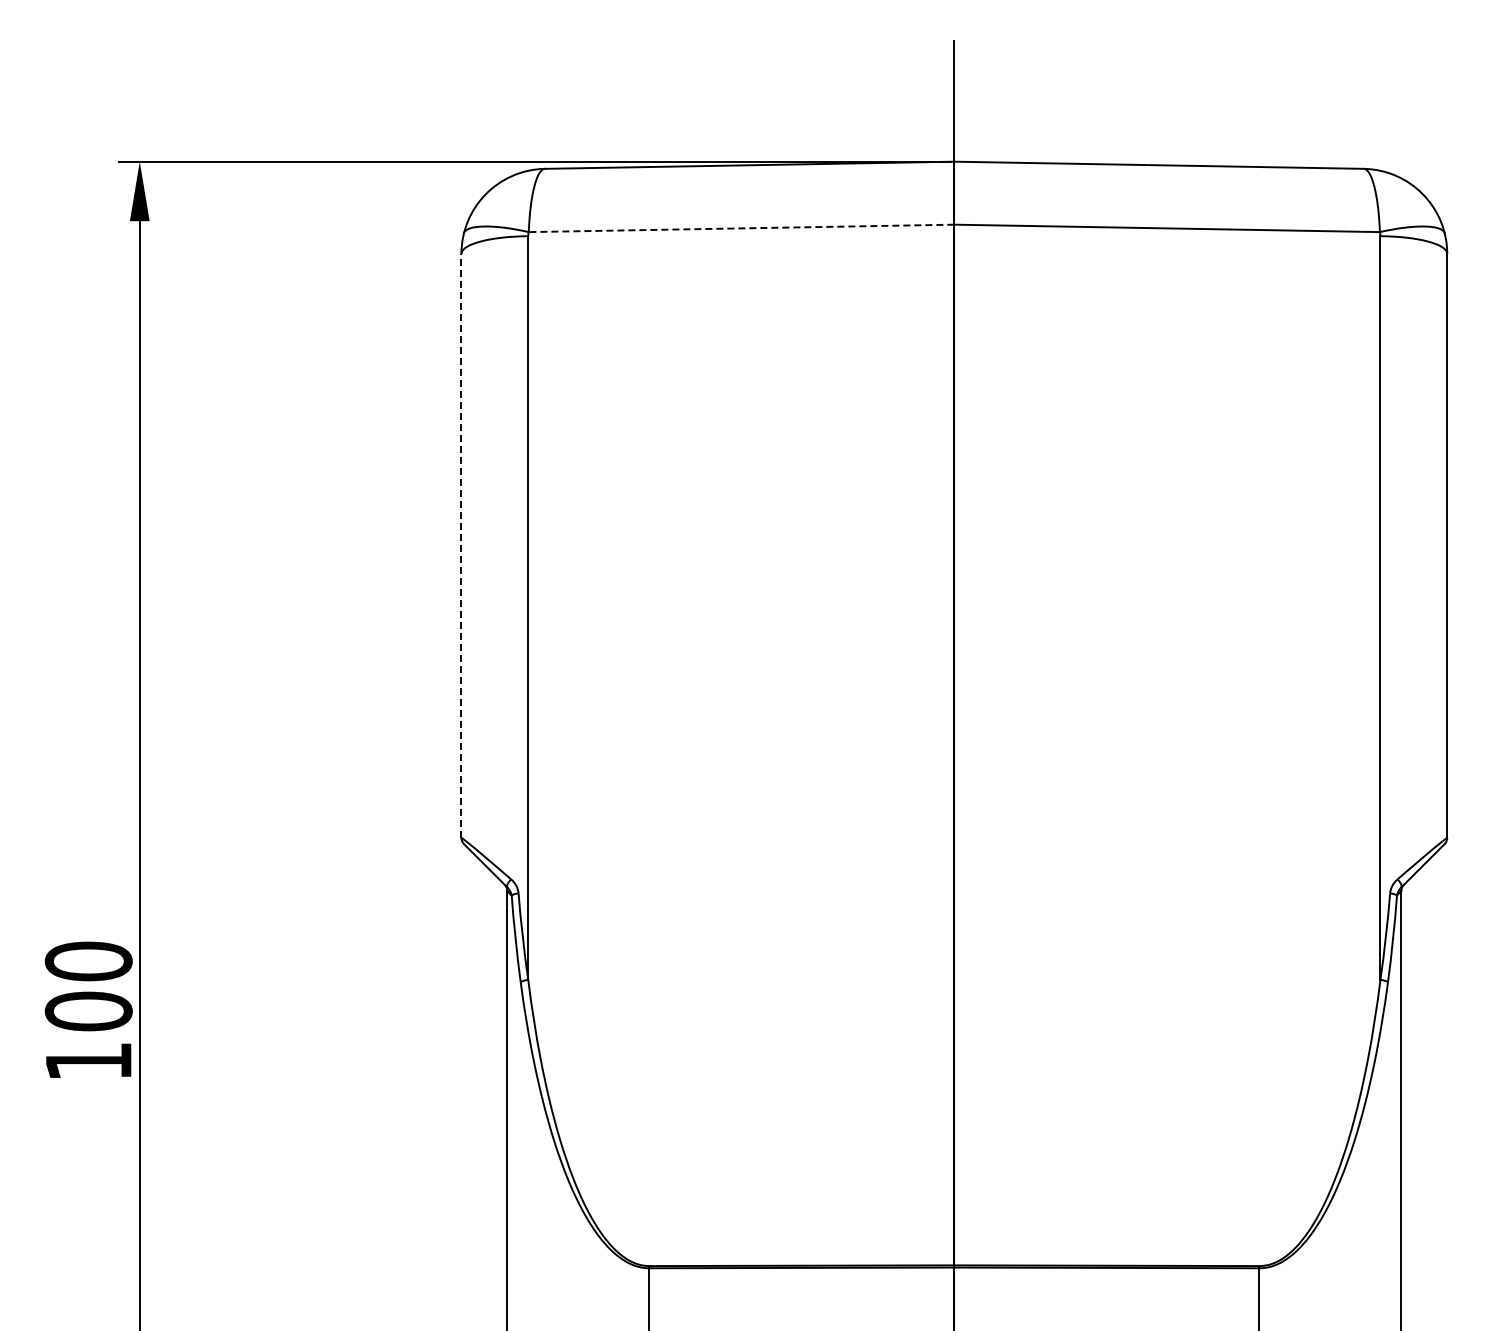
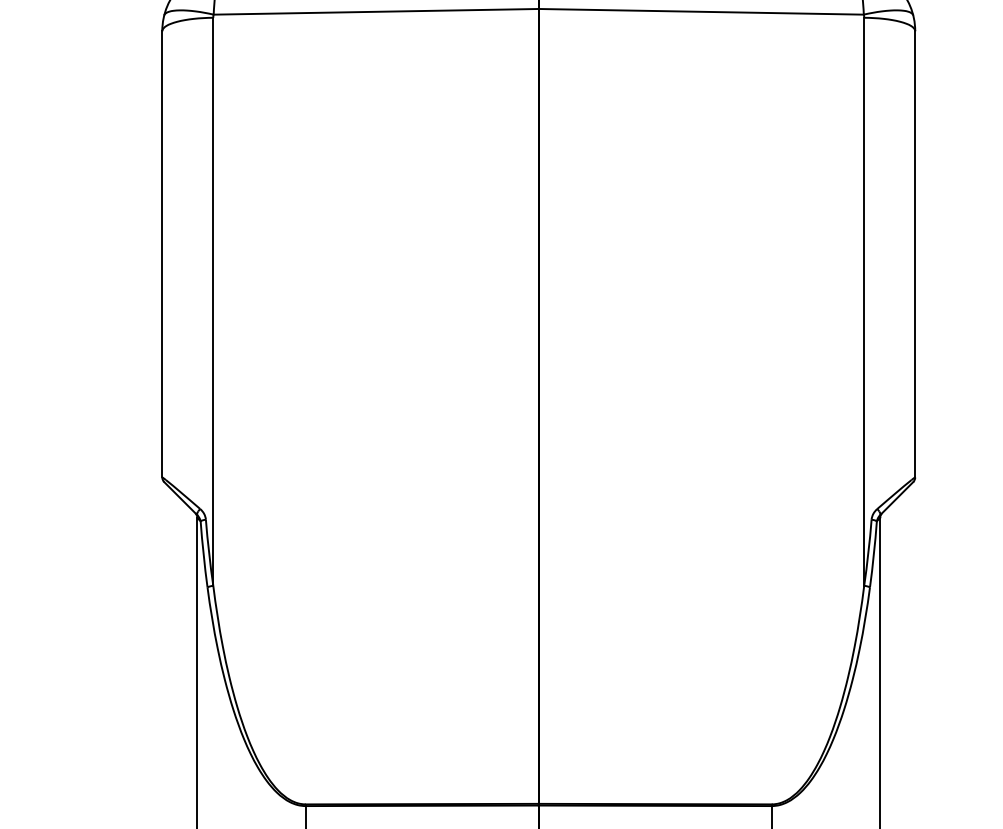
line: (741, 228) -> (376, 11), dashed -> solid
line: (461, 545) -> (162, 254), dashed -> solid

